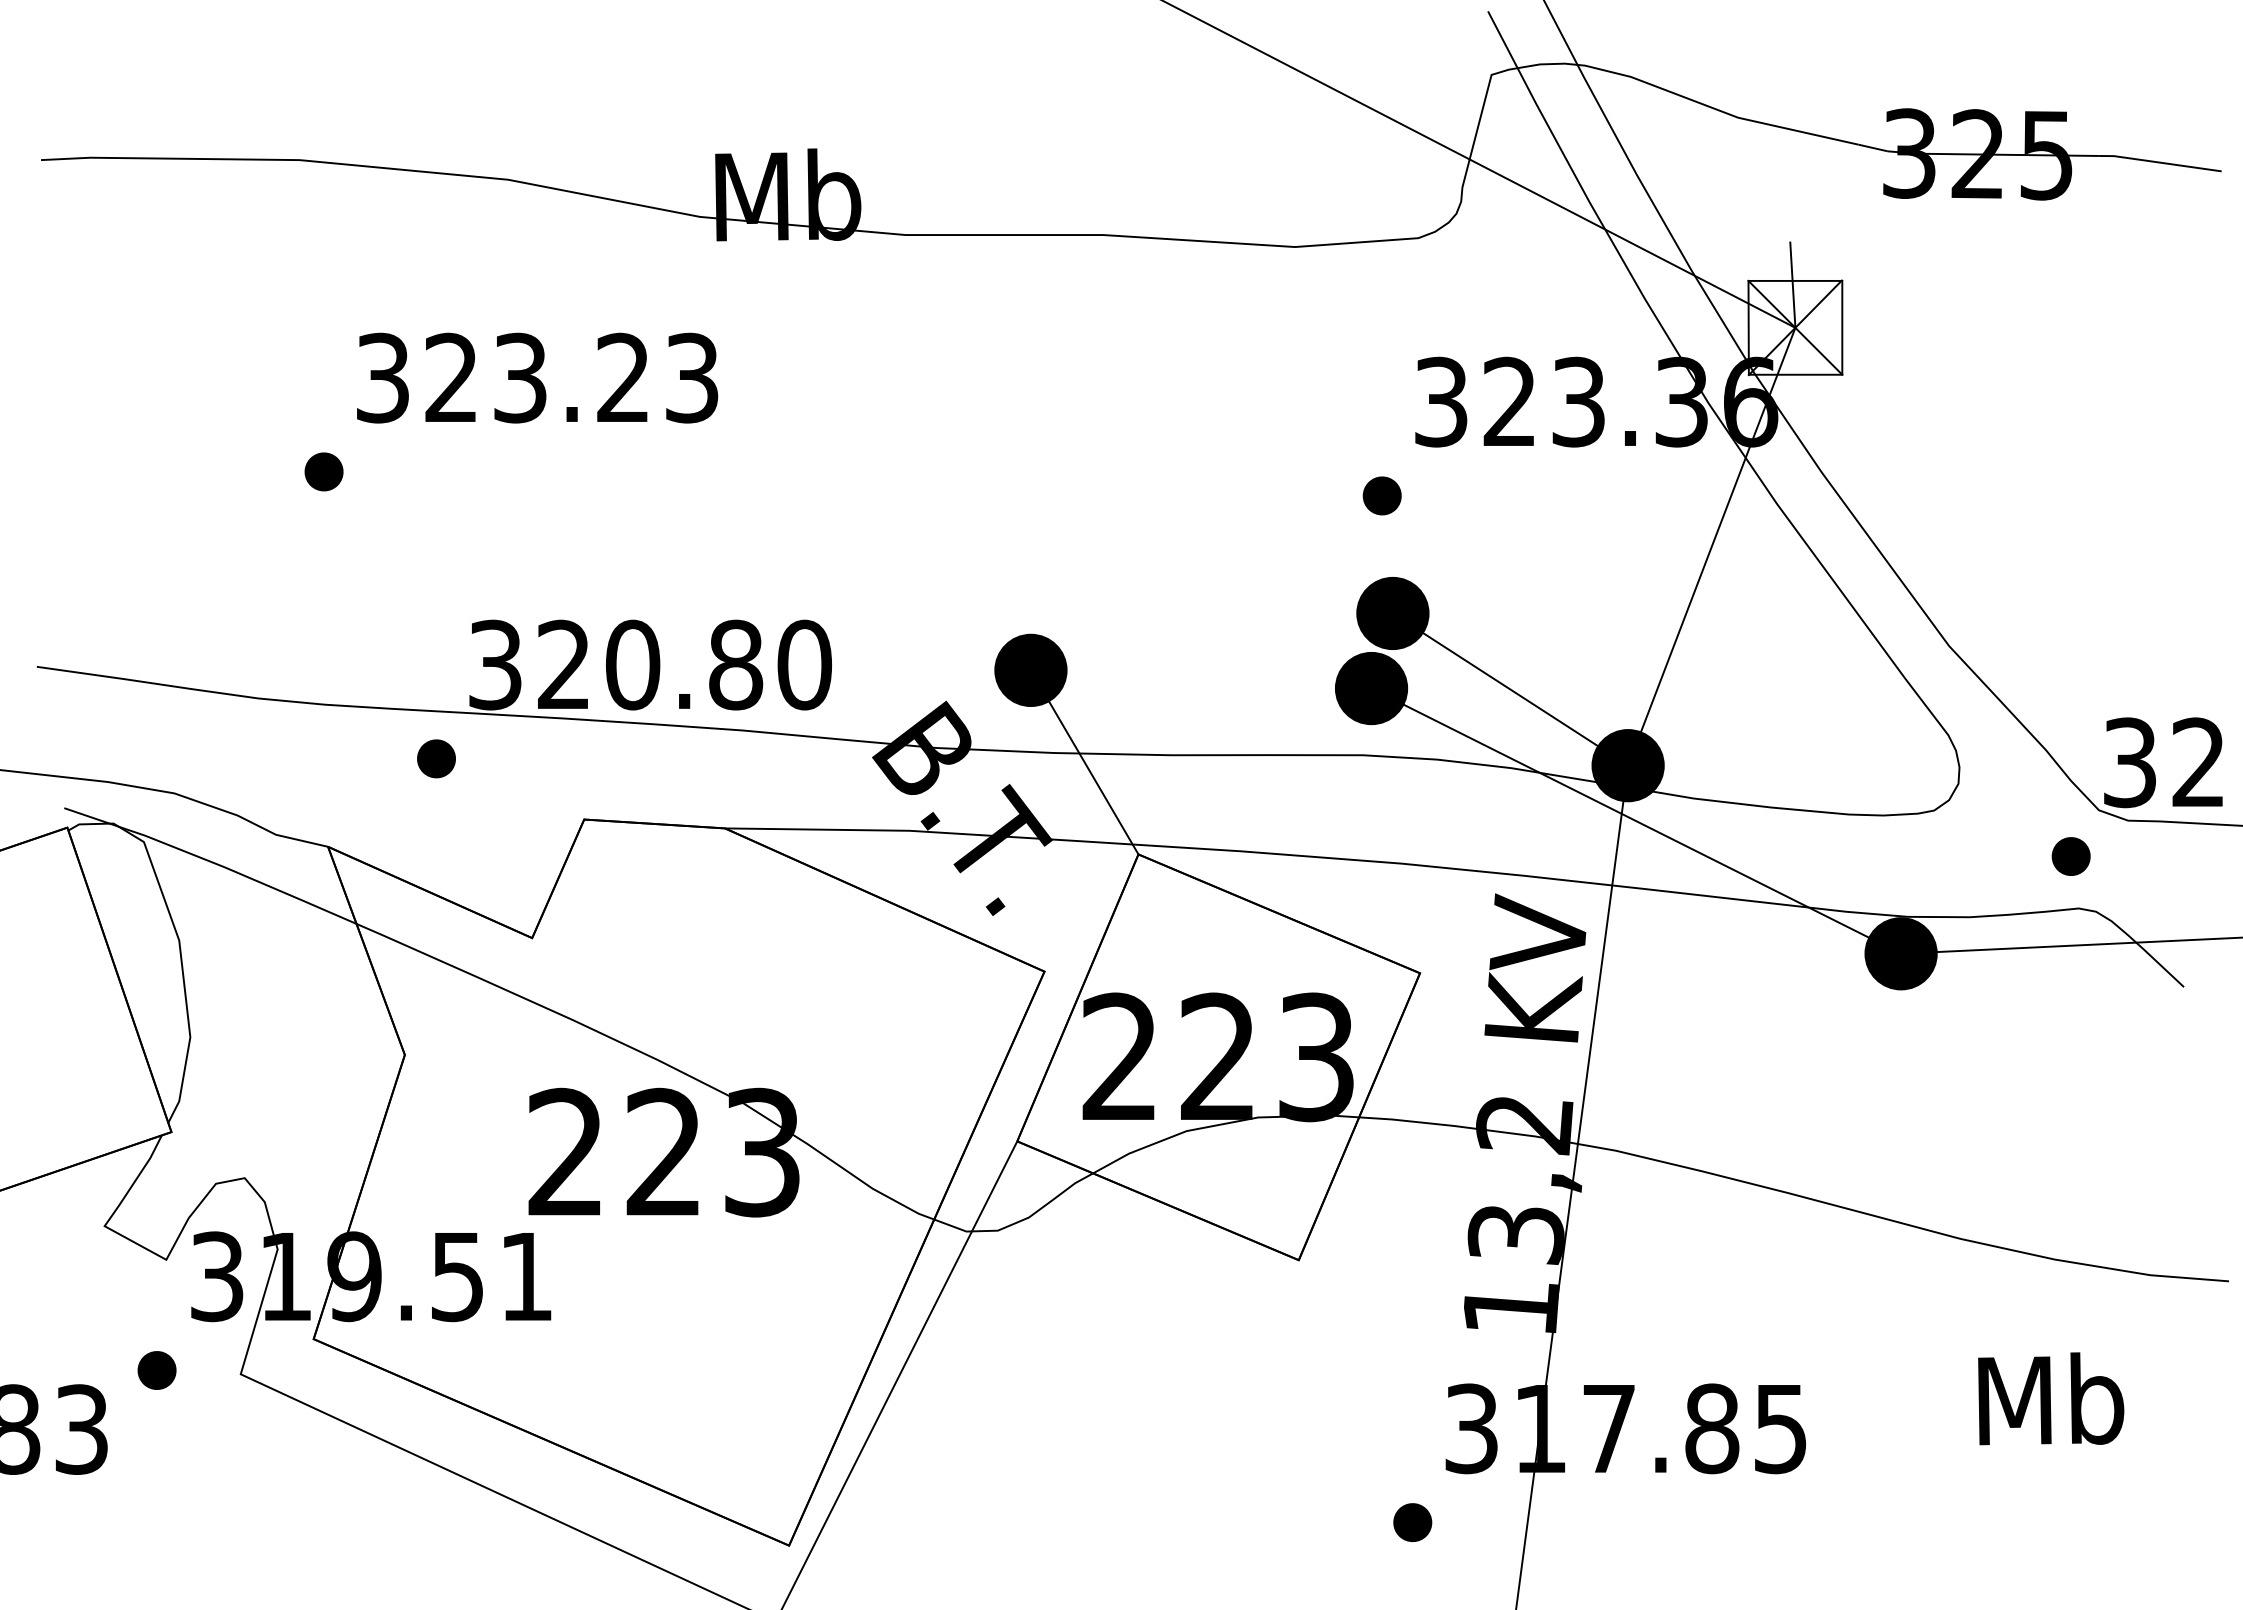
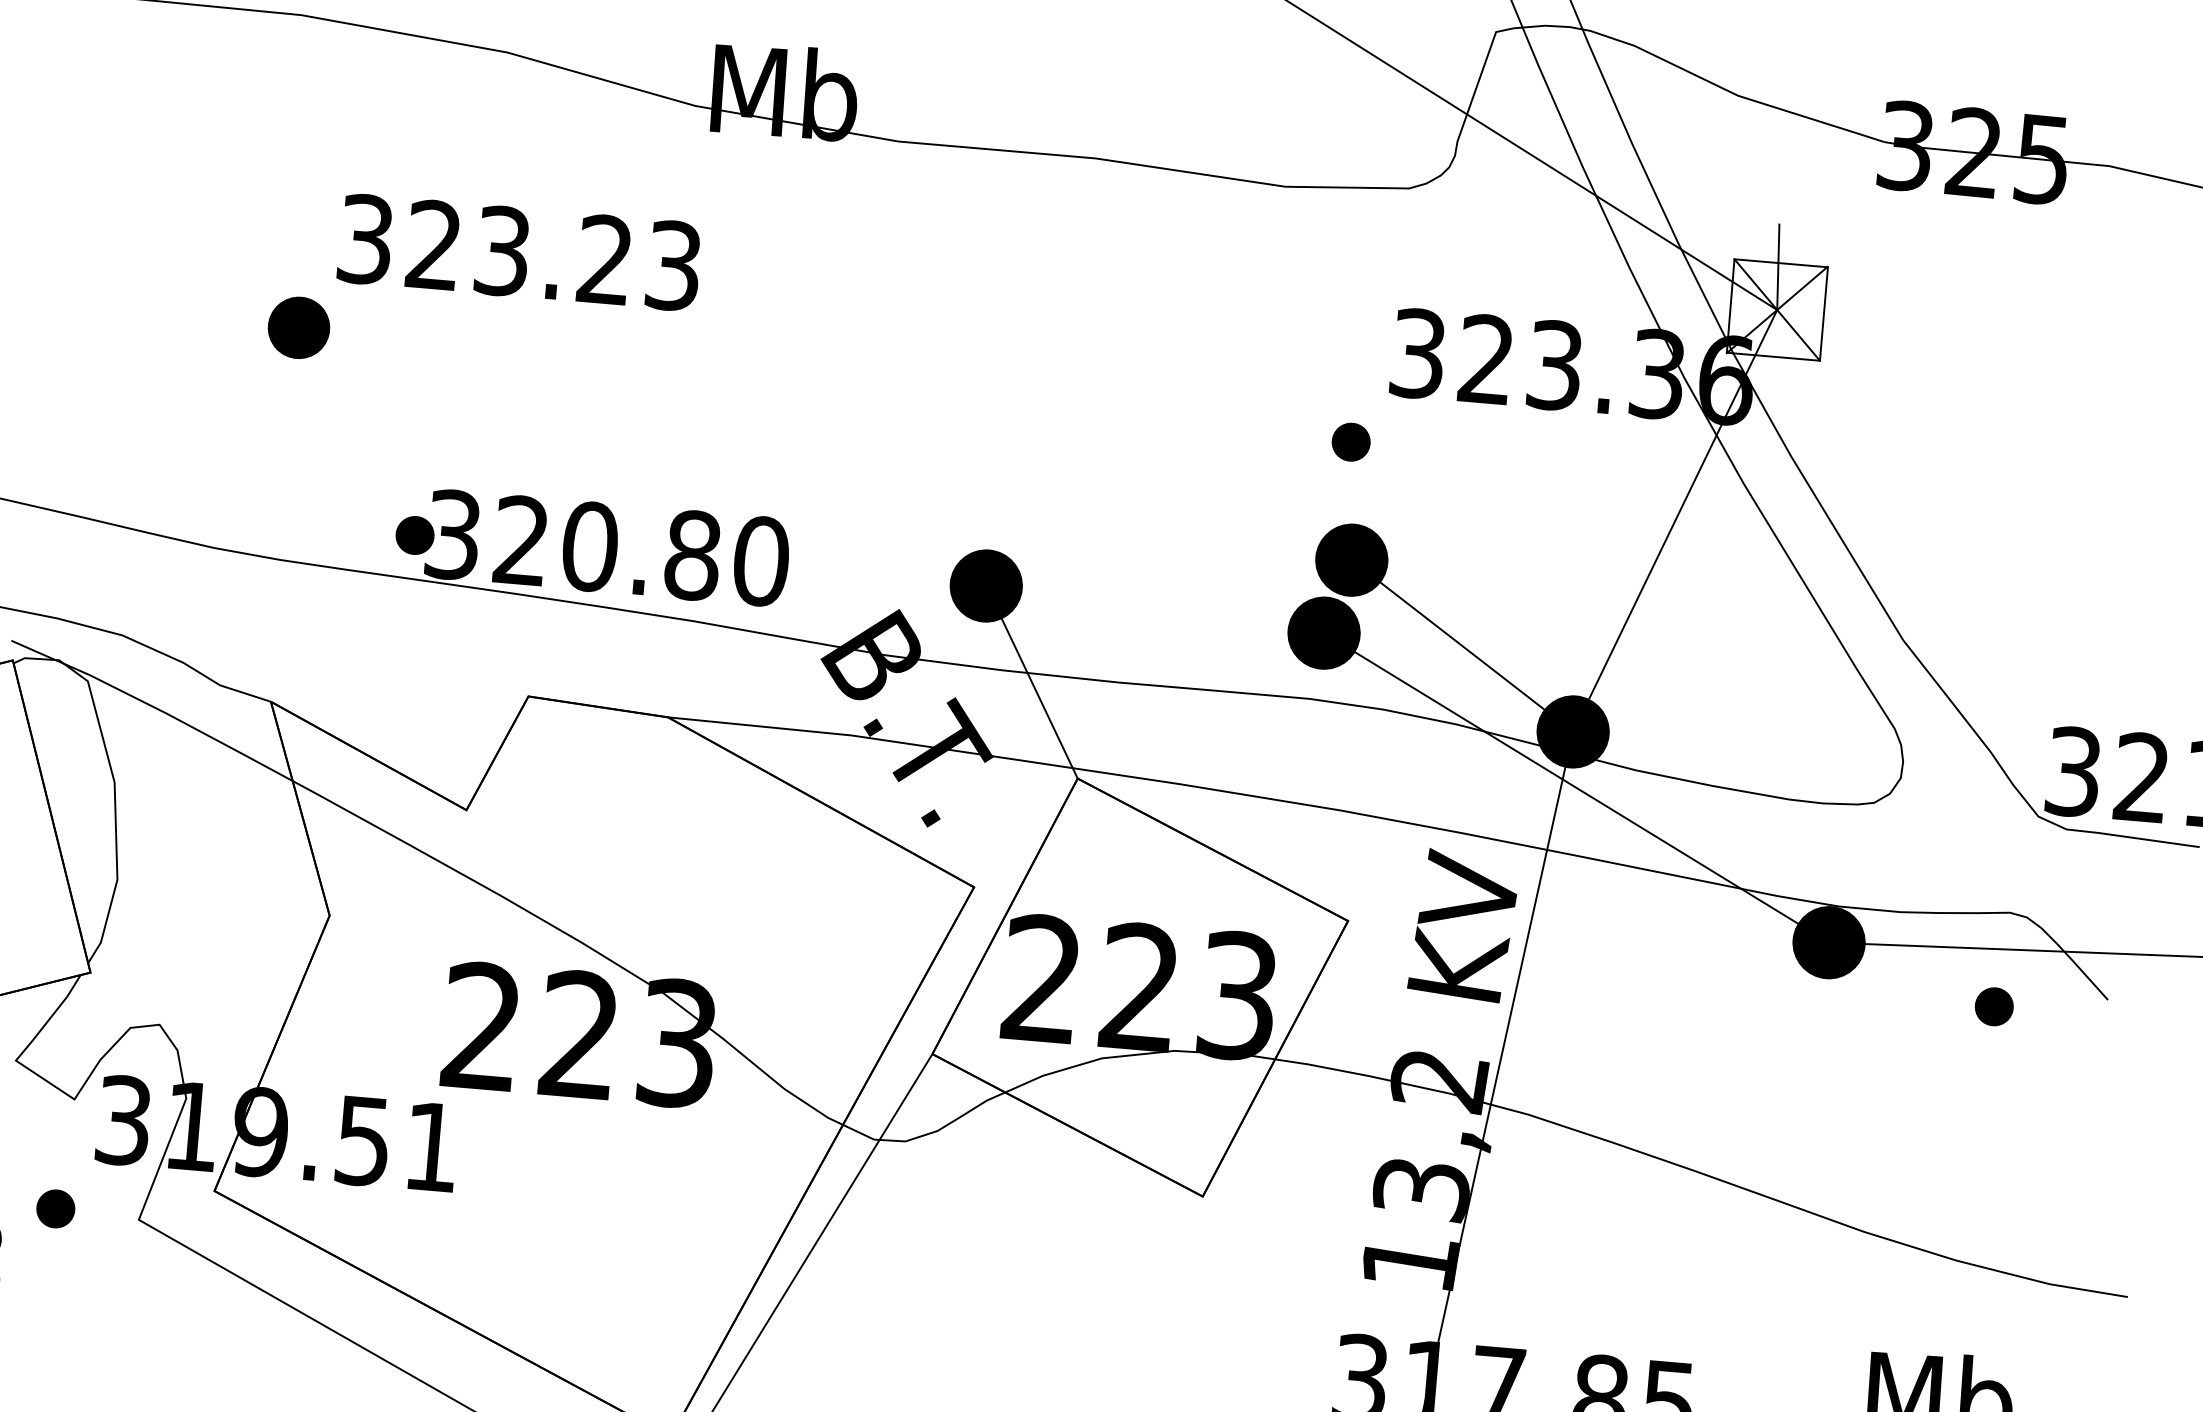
part: (323, 471) -> (298, 327), size x1.6
part: (436, 758) -> (415, 535), moved
part: (2070, 856) -> (1993, 1006), moved

